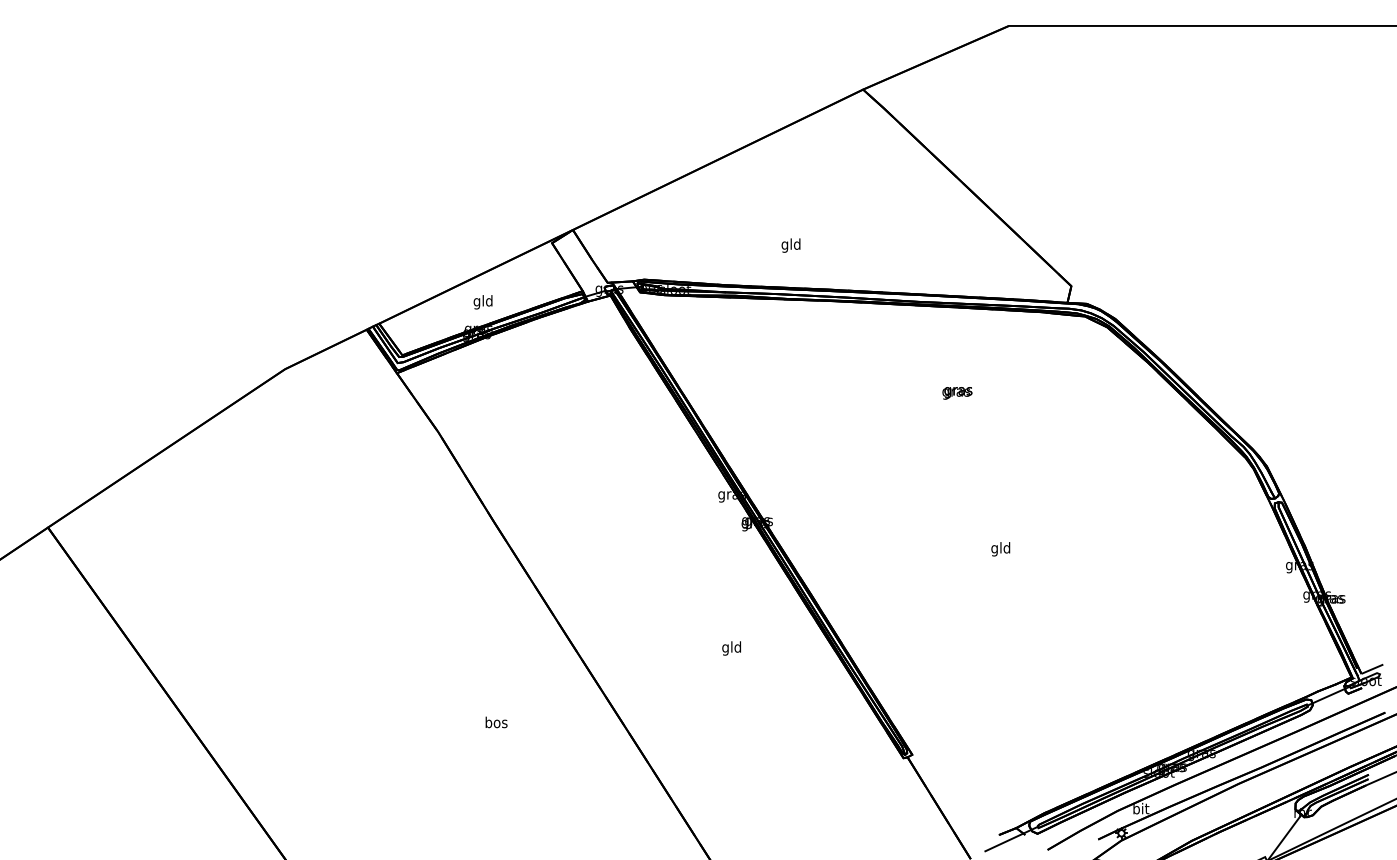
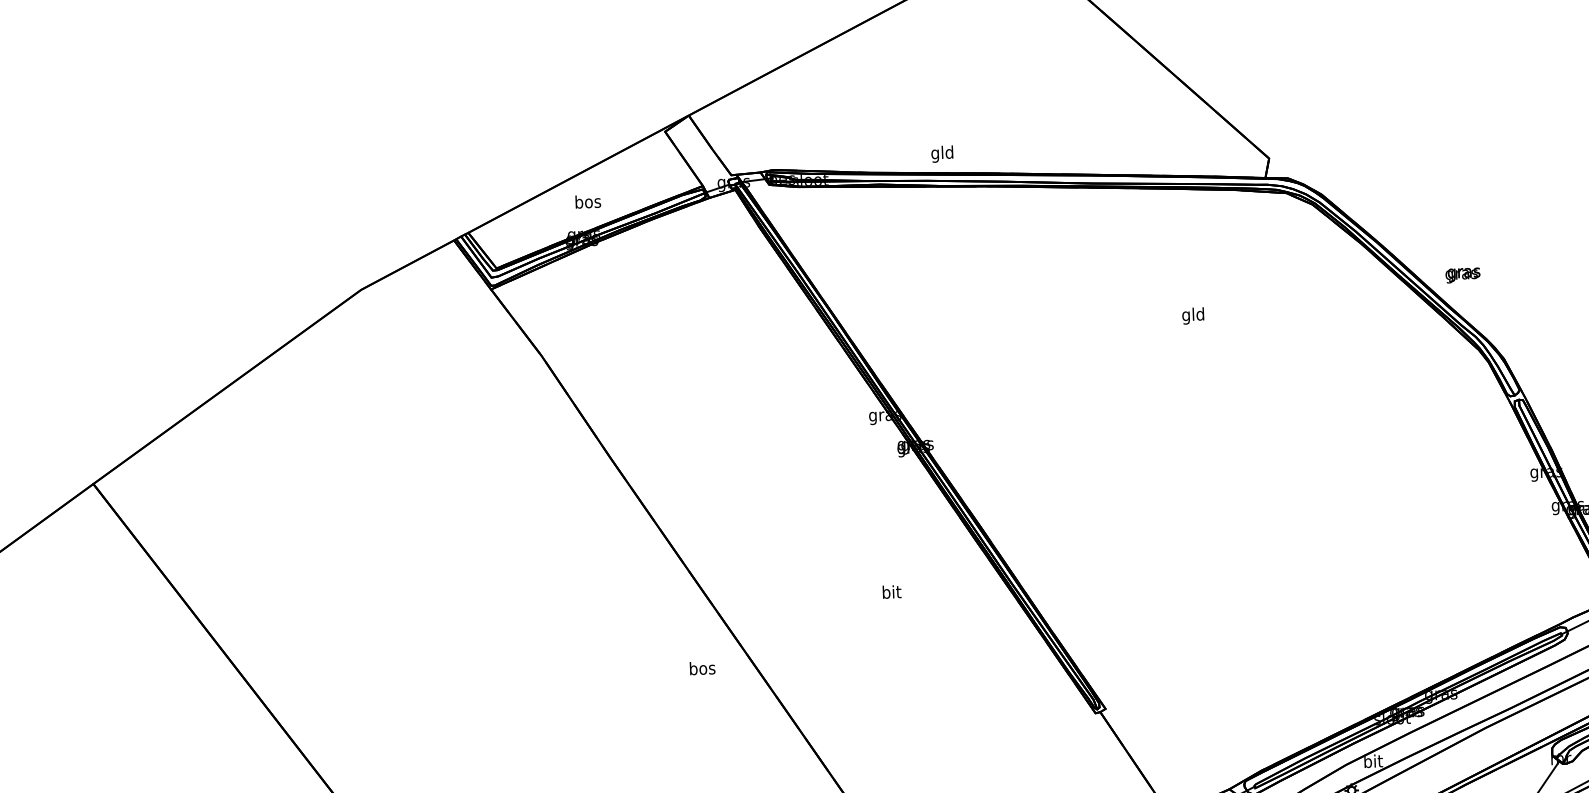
text: (790, 245) -> (941, 154), moved
text: (483, 302) -> (588, 203), gld -> bos
text: (957, 393) -> (1463, 275), moved
text: (1000, 549) -> (1192, 316), moved
text: (731, 648) -> (891, 593), gld -> bit
text: (496, 722) -> (702, 668), moved

